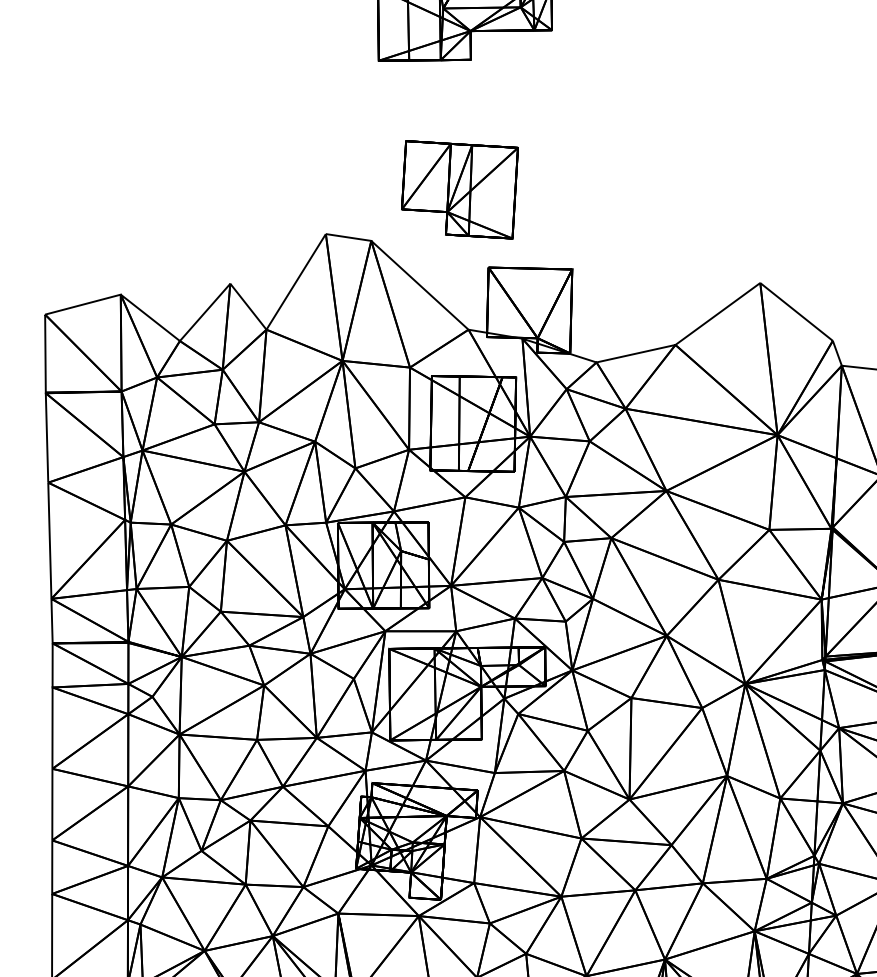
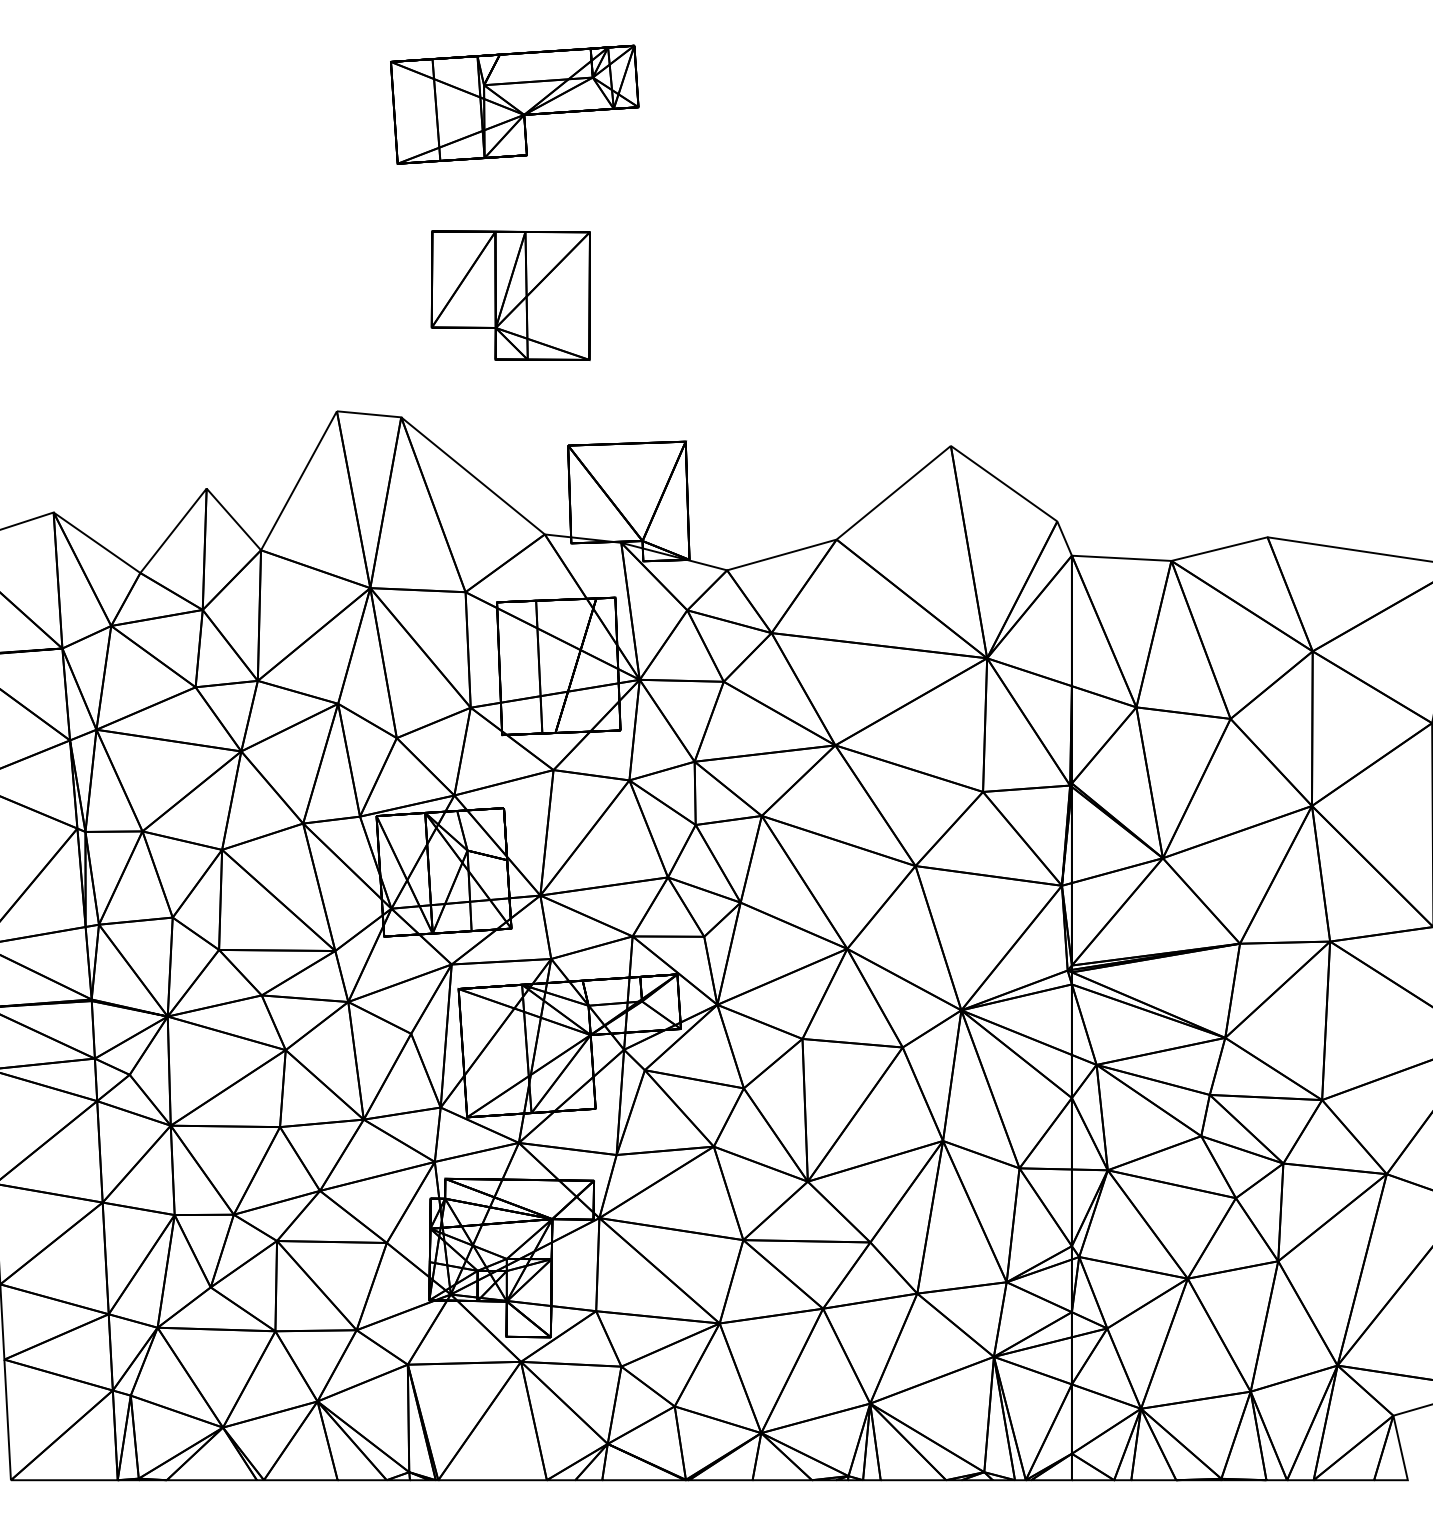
part: (459, 189) -> (510, 295), moved

